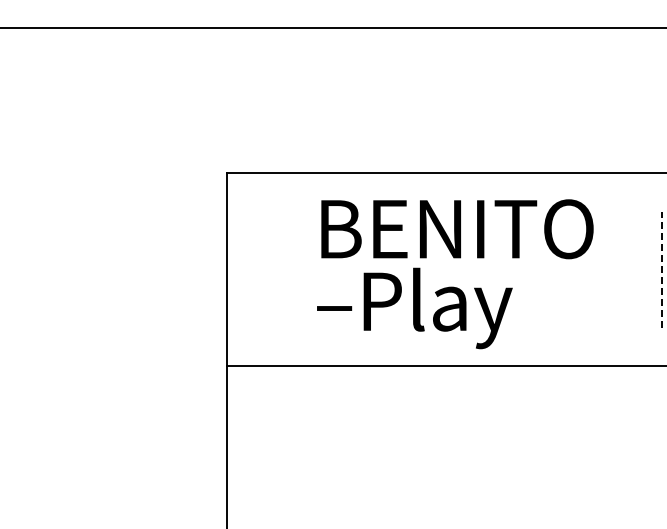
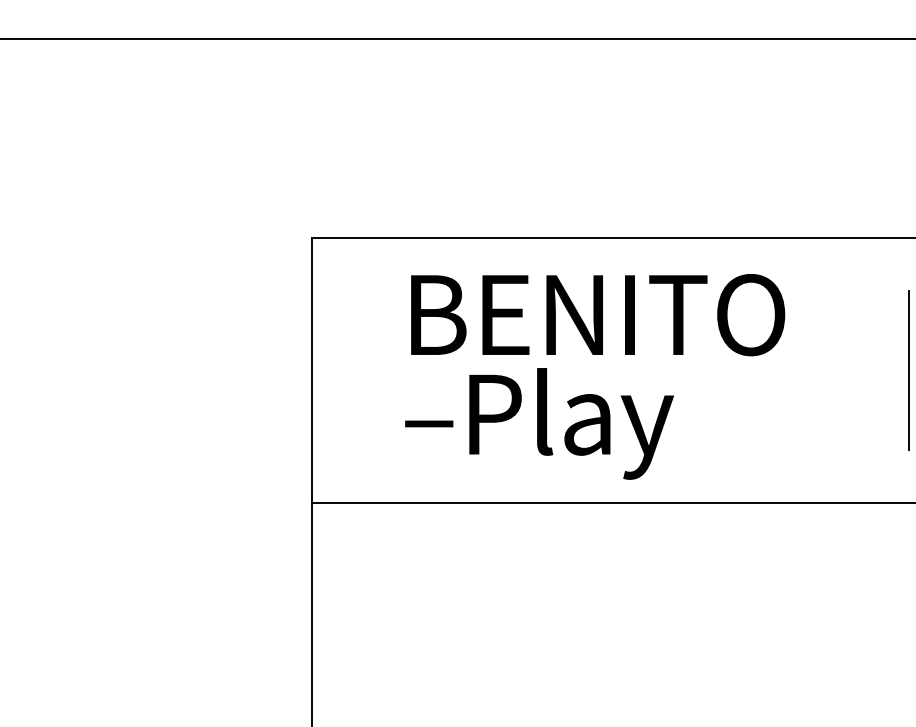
line: (661, 269) -> (908, 370), dashed -> solid
text: (455, 274) -> (595, 377), moved

